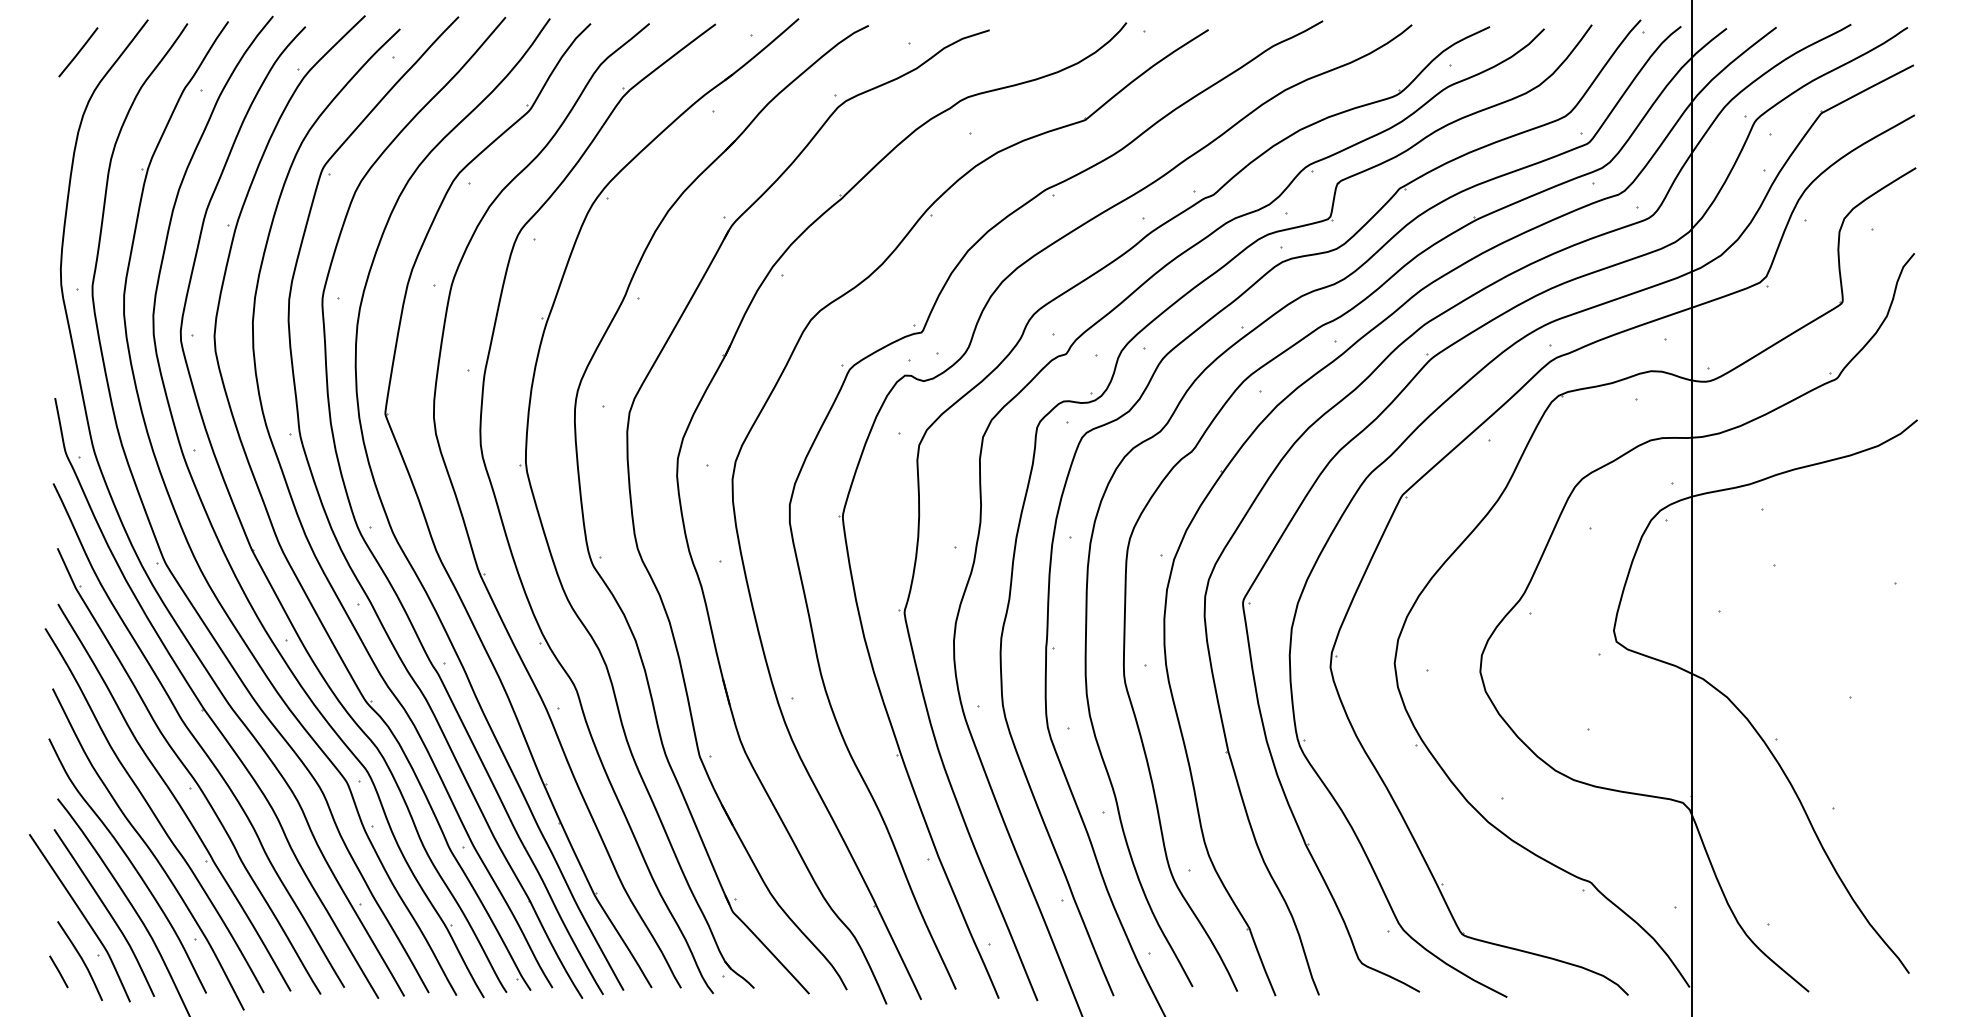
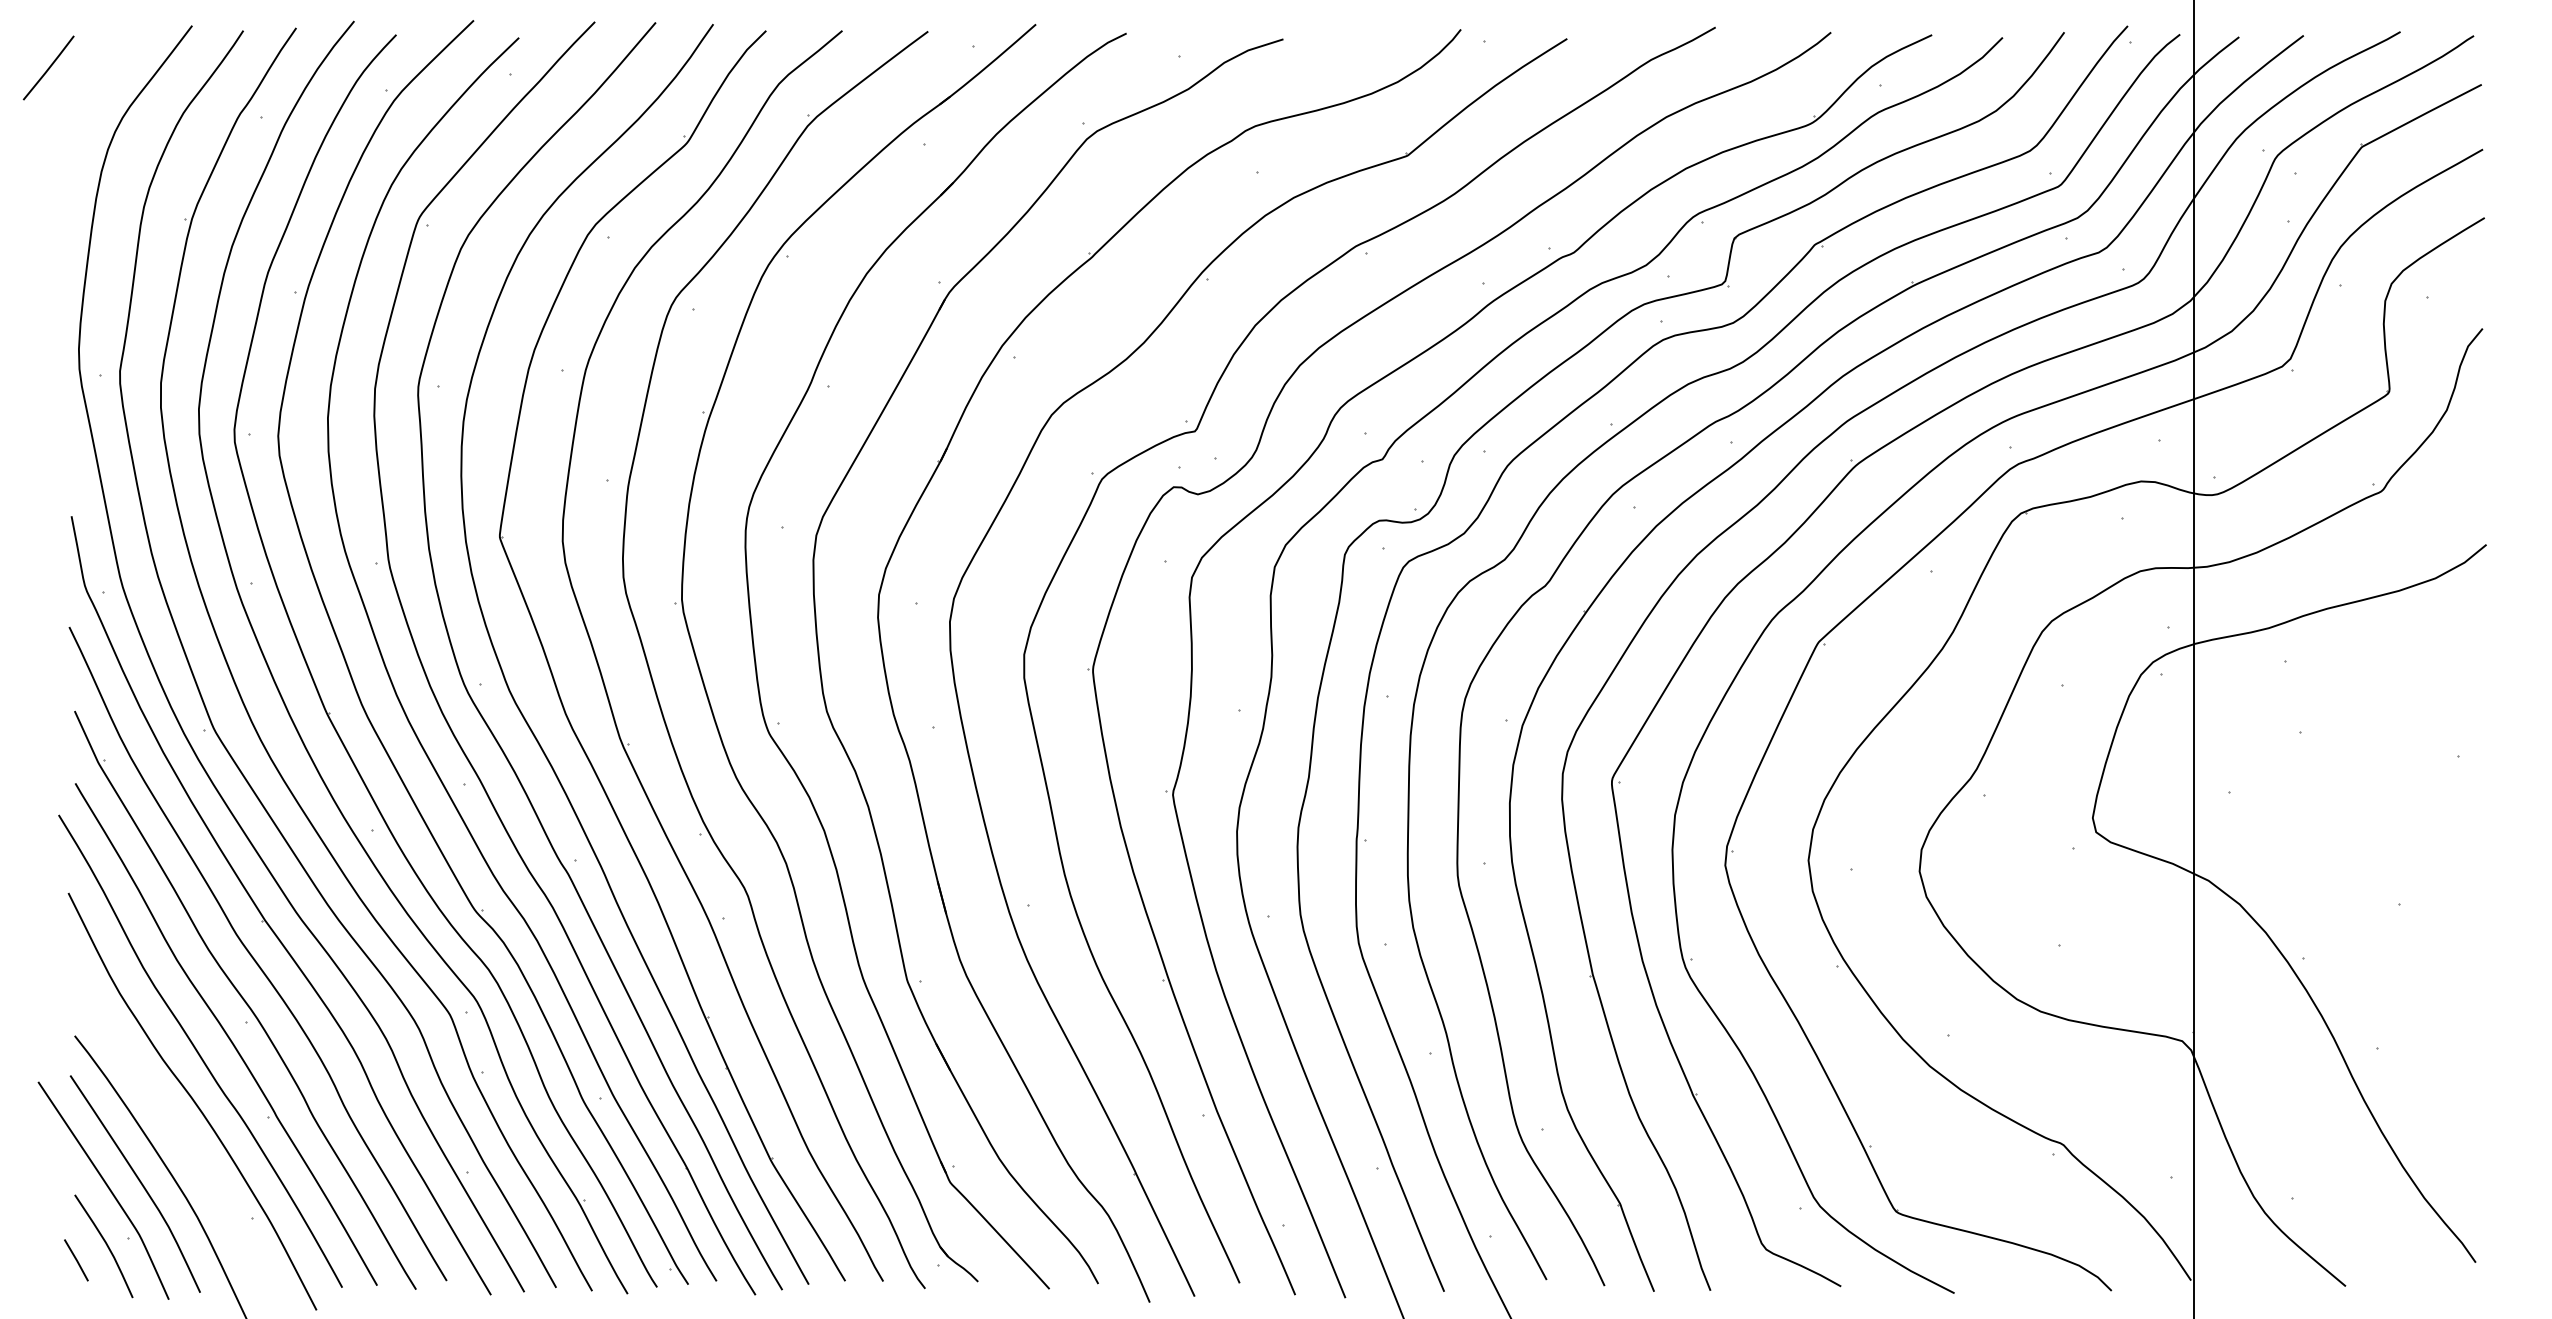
line: (78, 51) -> (48, 67), moved
curve: (130, 863) -> (169, 1119), removed

